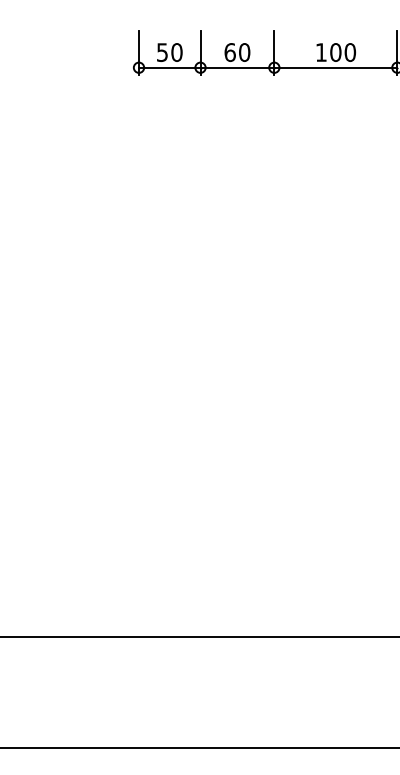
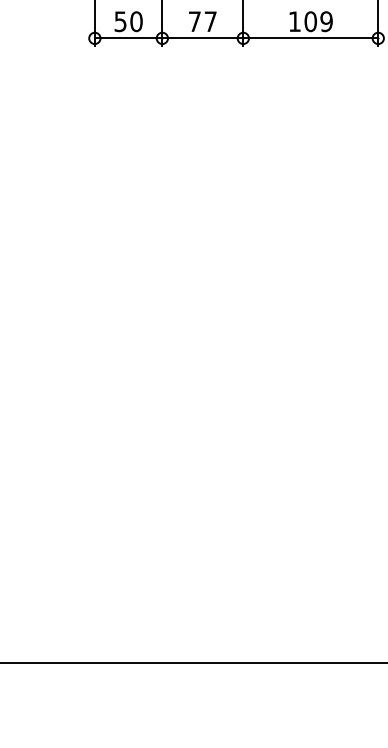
text: (237, 52) -> (202, 21), 60 -> 77
text: (349, 52) -> (325, 21), 100 -> 109

